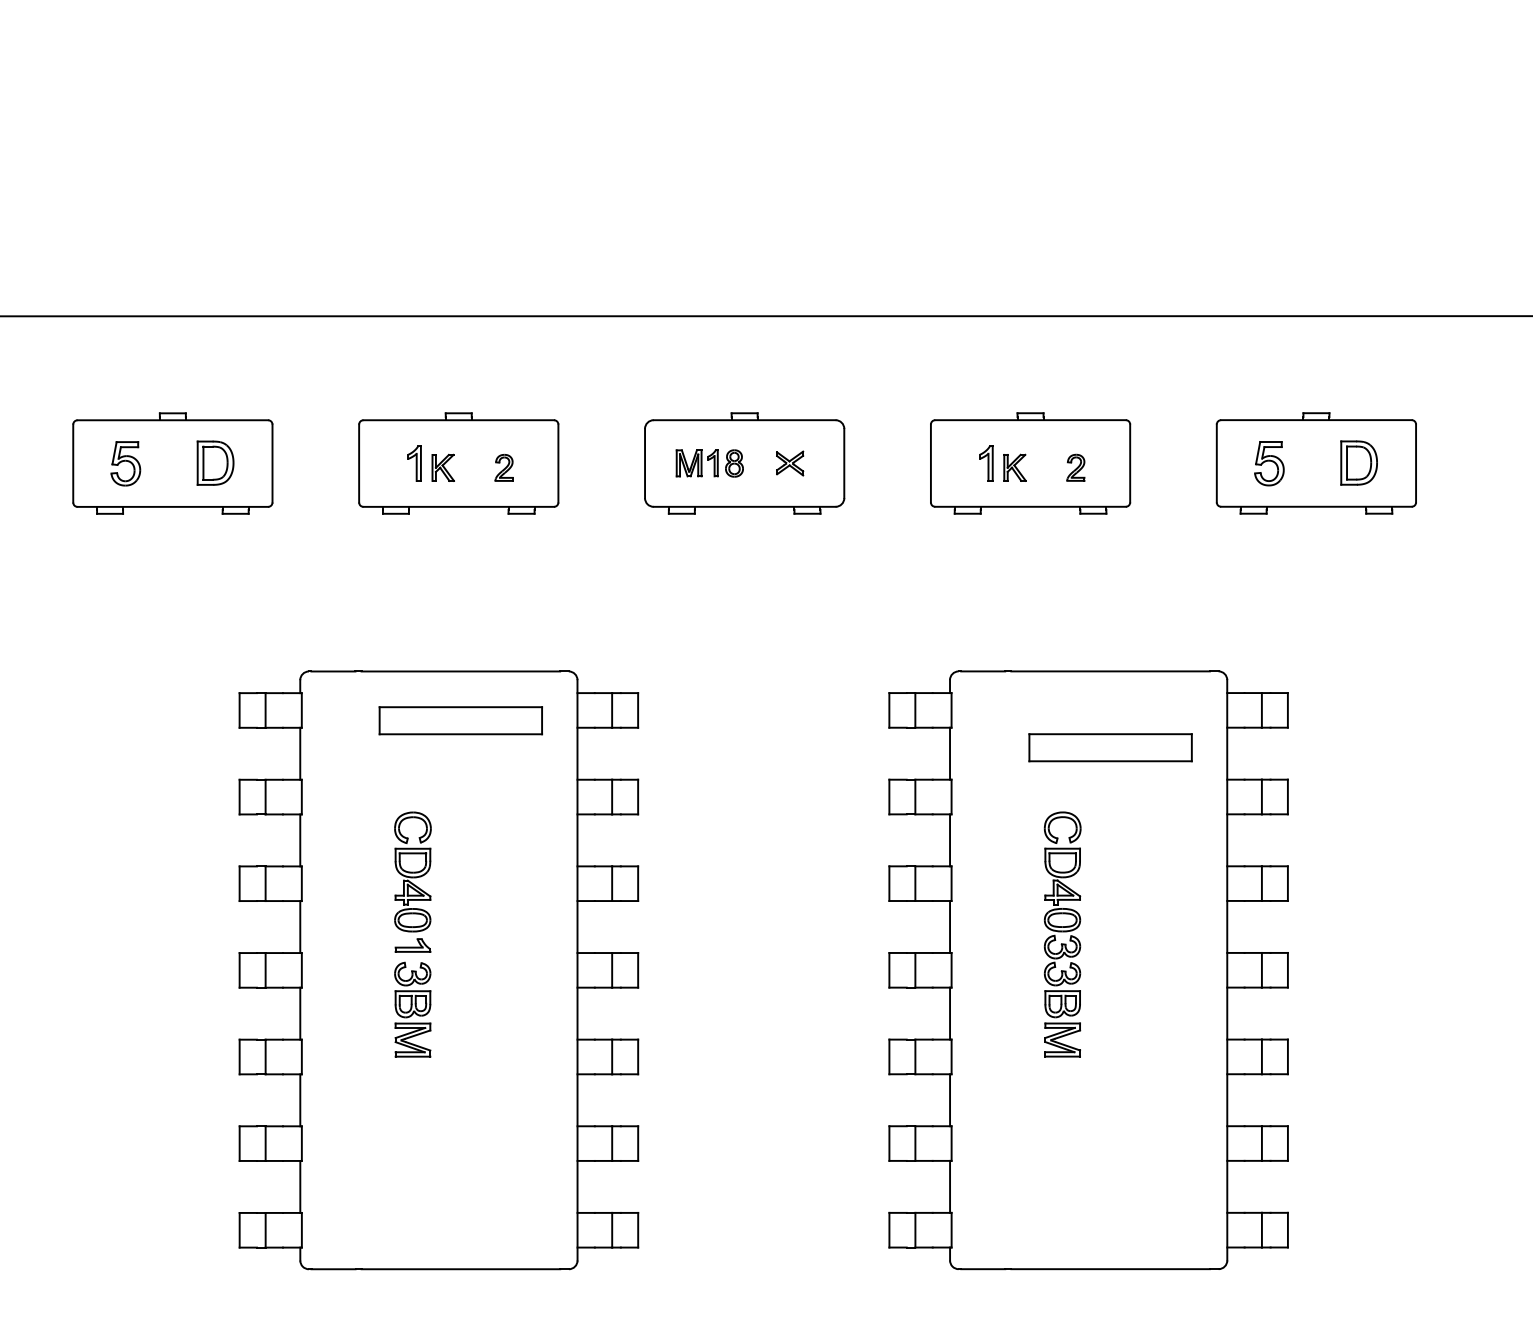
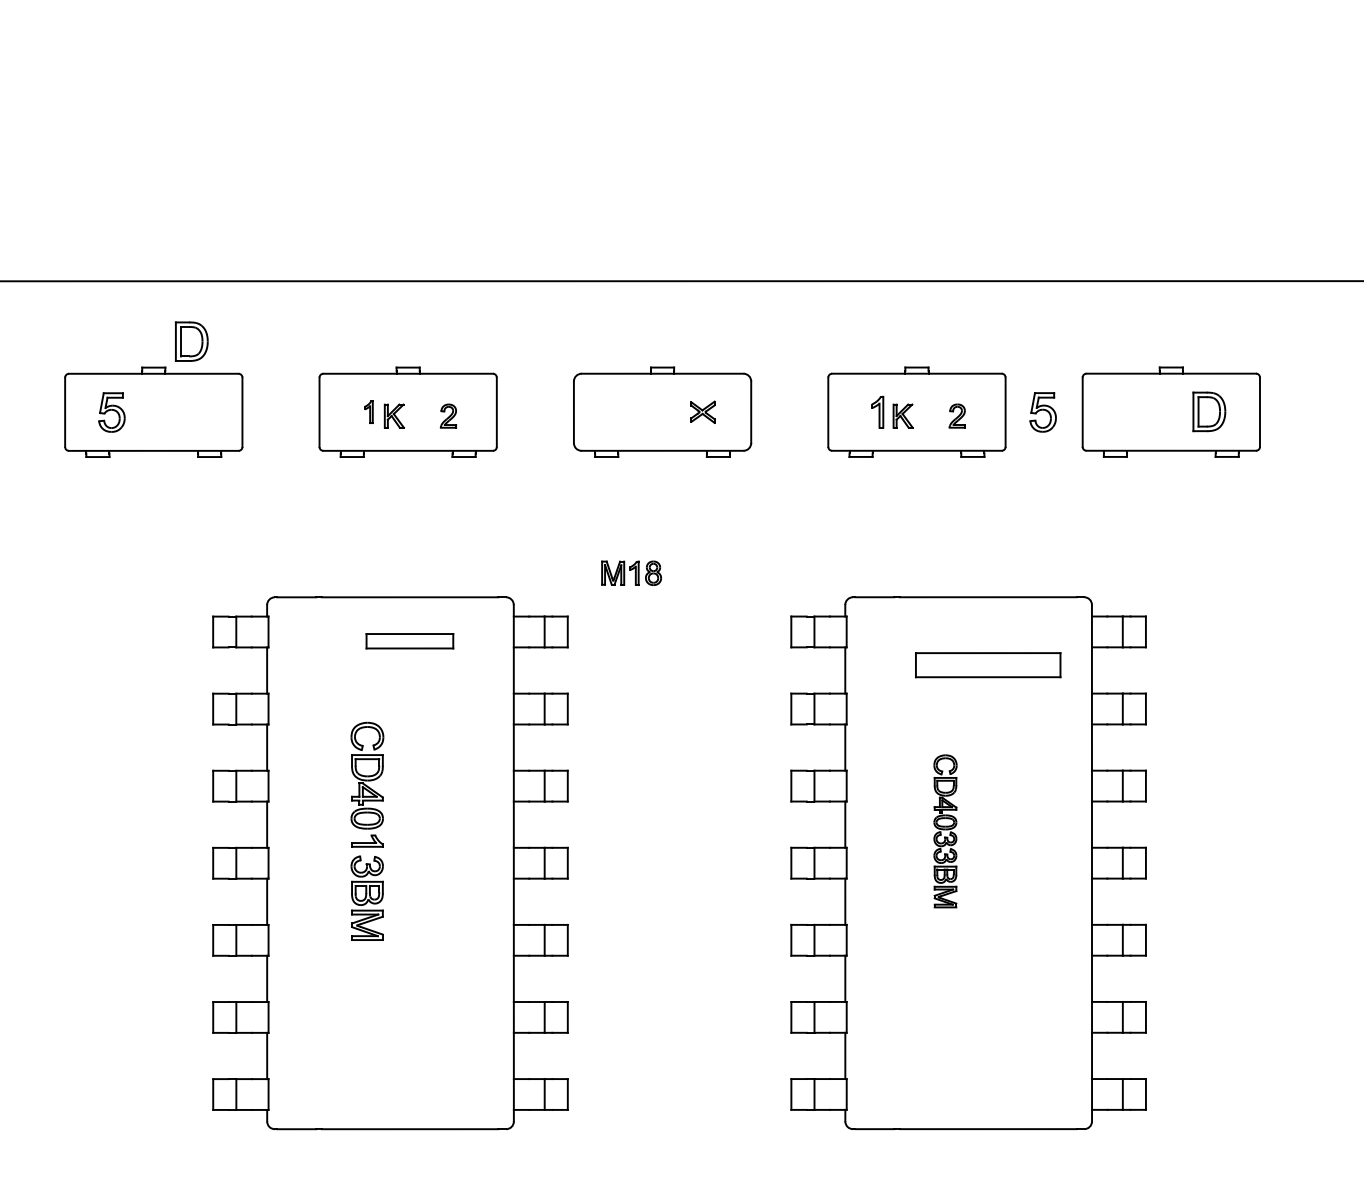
part: (215, 462) -> (191, 341), moved
part: (414, 463) -> (368, 412), size x0.7
part: (709, 463) -> (631, 573), moved
part: (1269, 463) -> (1043, 412), moved
part: (460, 720) -> (409, 640), size x0.6
part: (1062, 934) -> (945, 831), size x0.7

